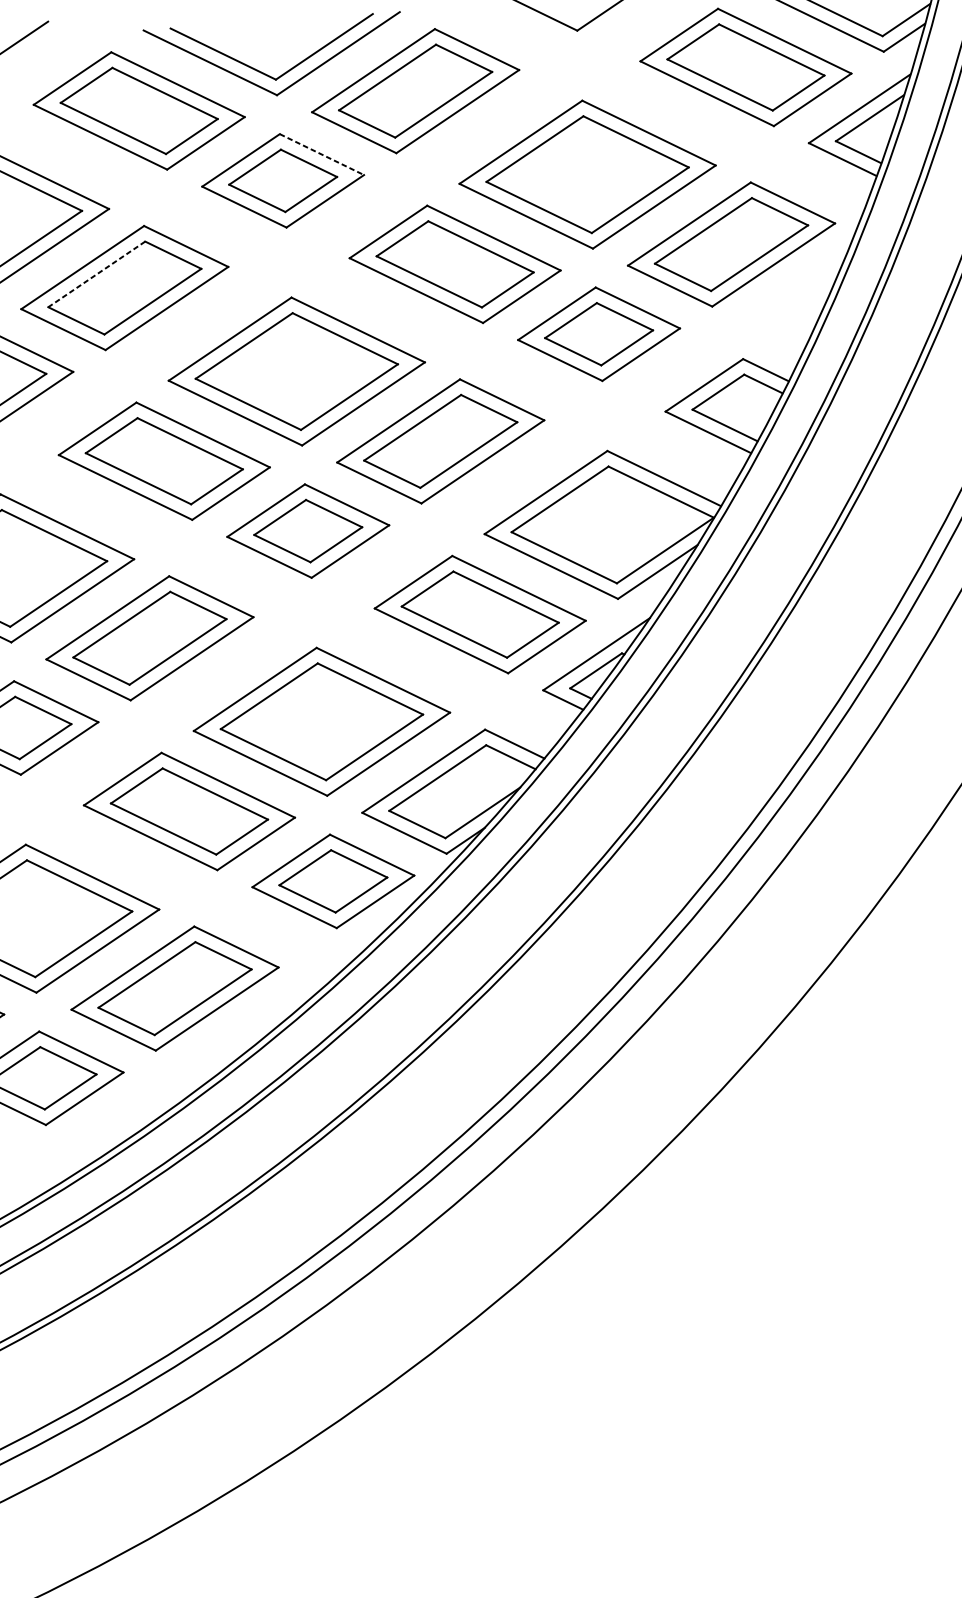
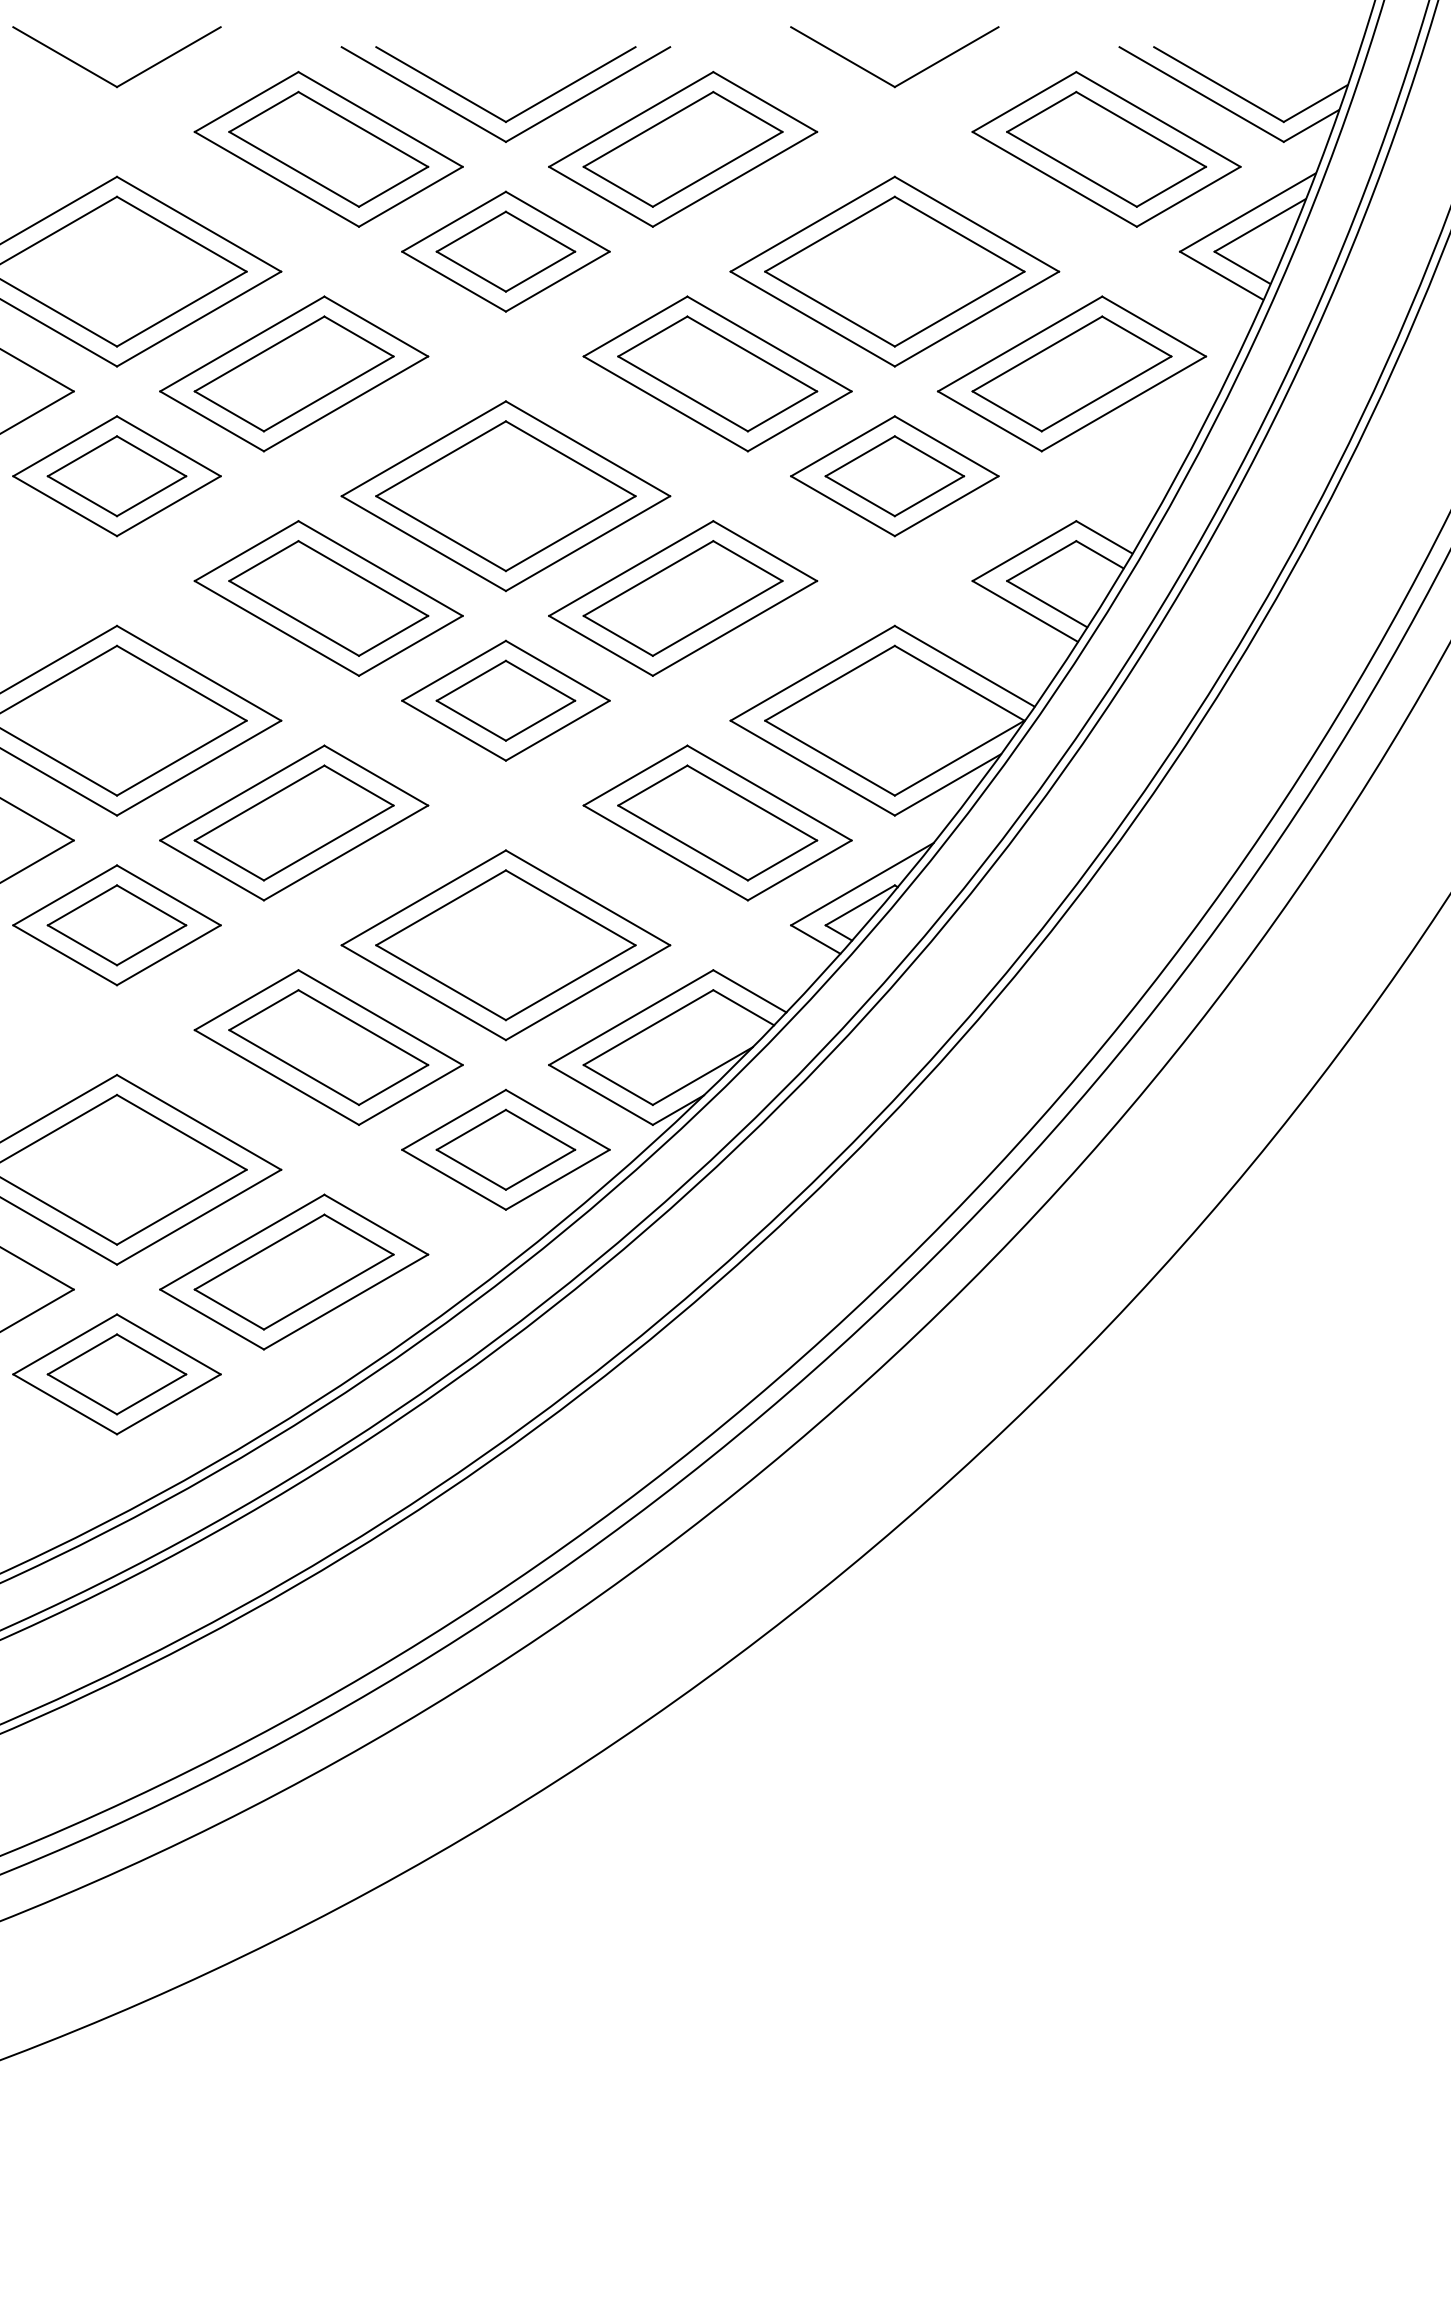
line: (321, 154) -> (557, 221), dashed -> solid
line: (96, 274) -> (259, 354), dashed -> solid

